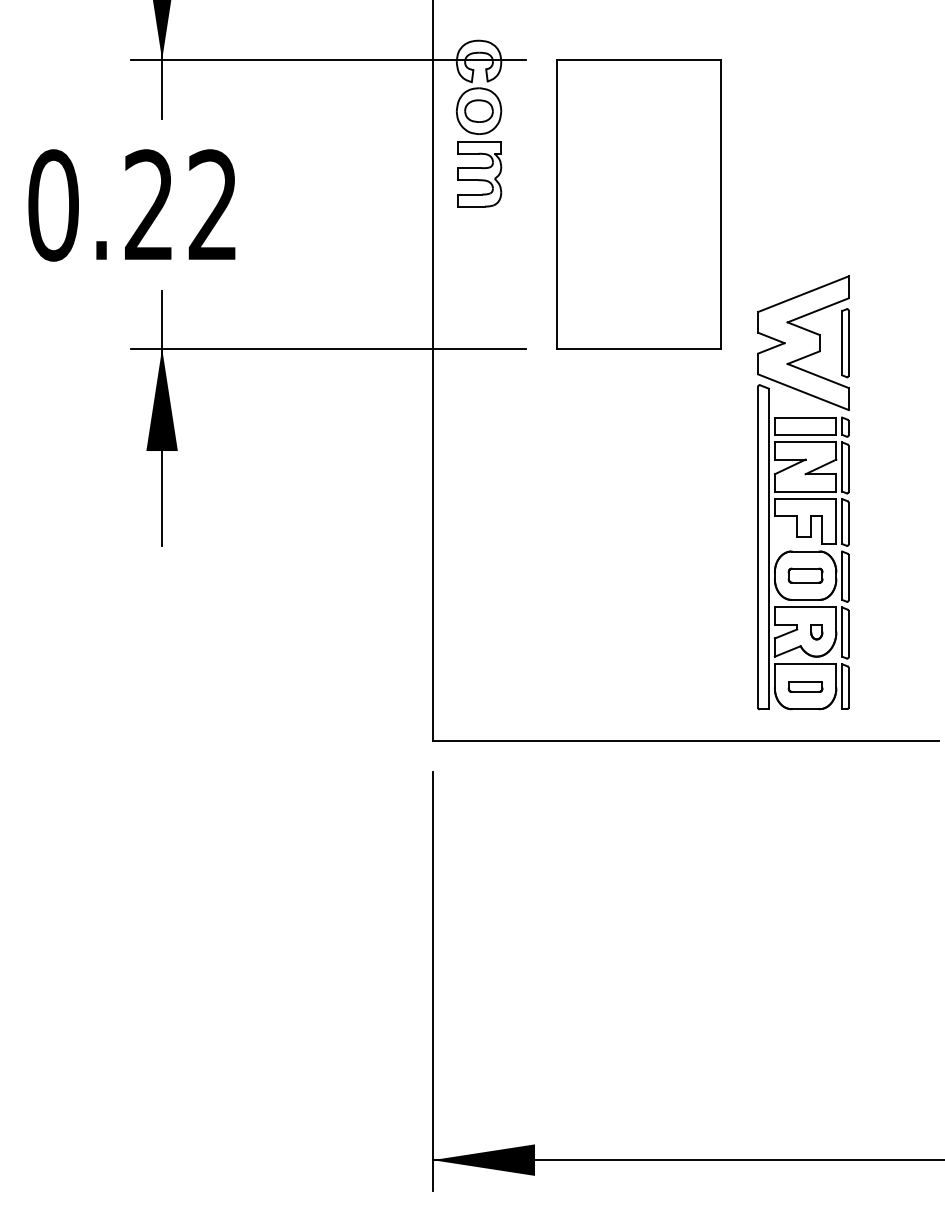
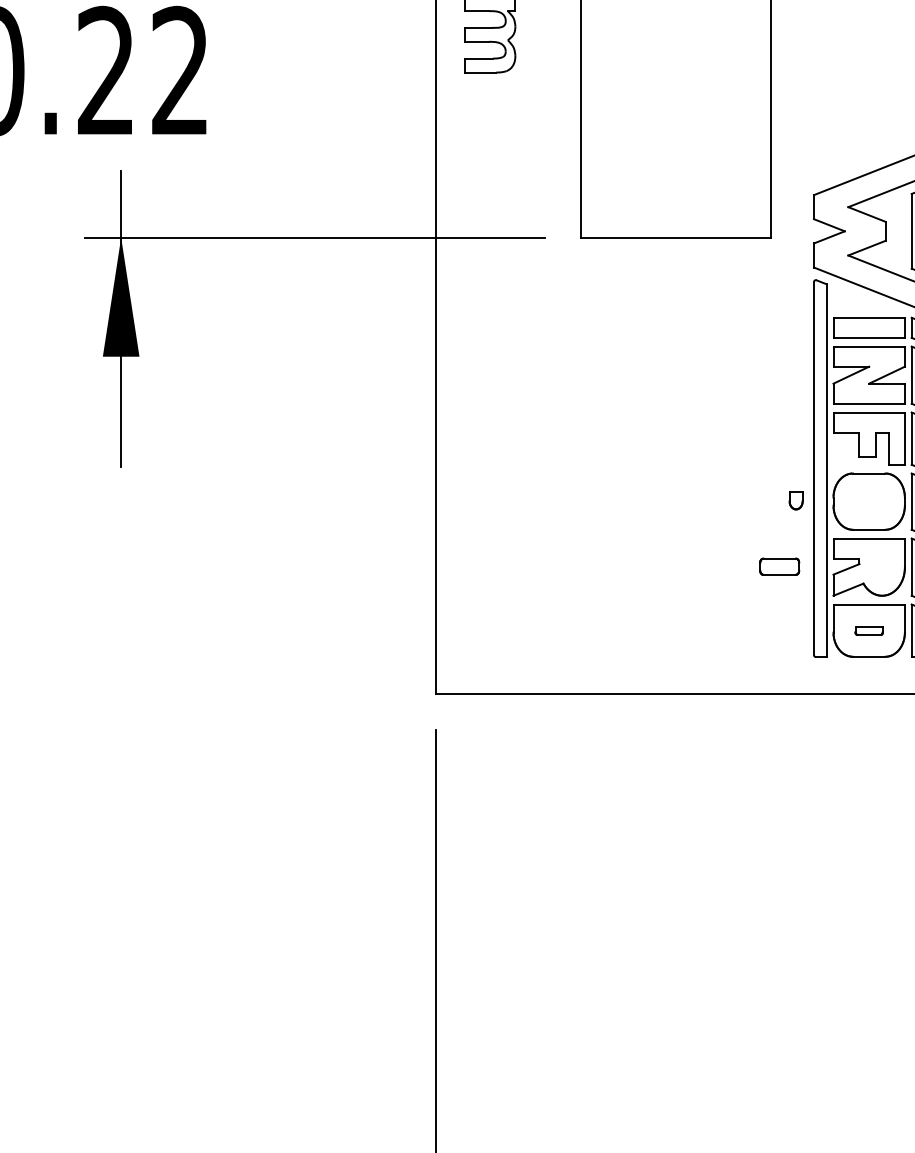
part: (805, 575) -> (779, 566), moved
part: (816, 632) -> (795, 501), moved
part: (805, 686) -> (869, 630), size x0.7

